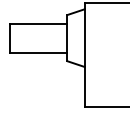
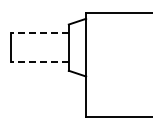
line: (38, 23) -> (39, 33), solid -> dashed
line: (38, 52) -> (39, 62), solid -> dashed

